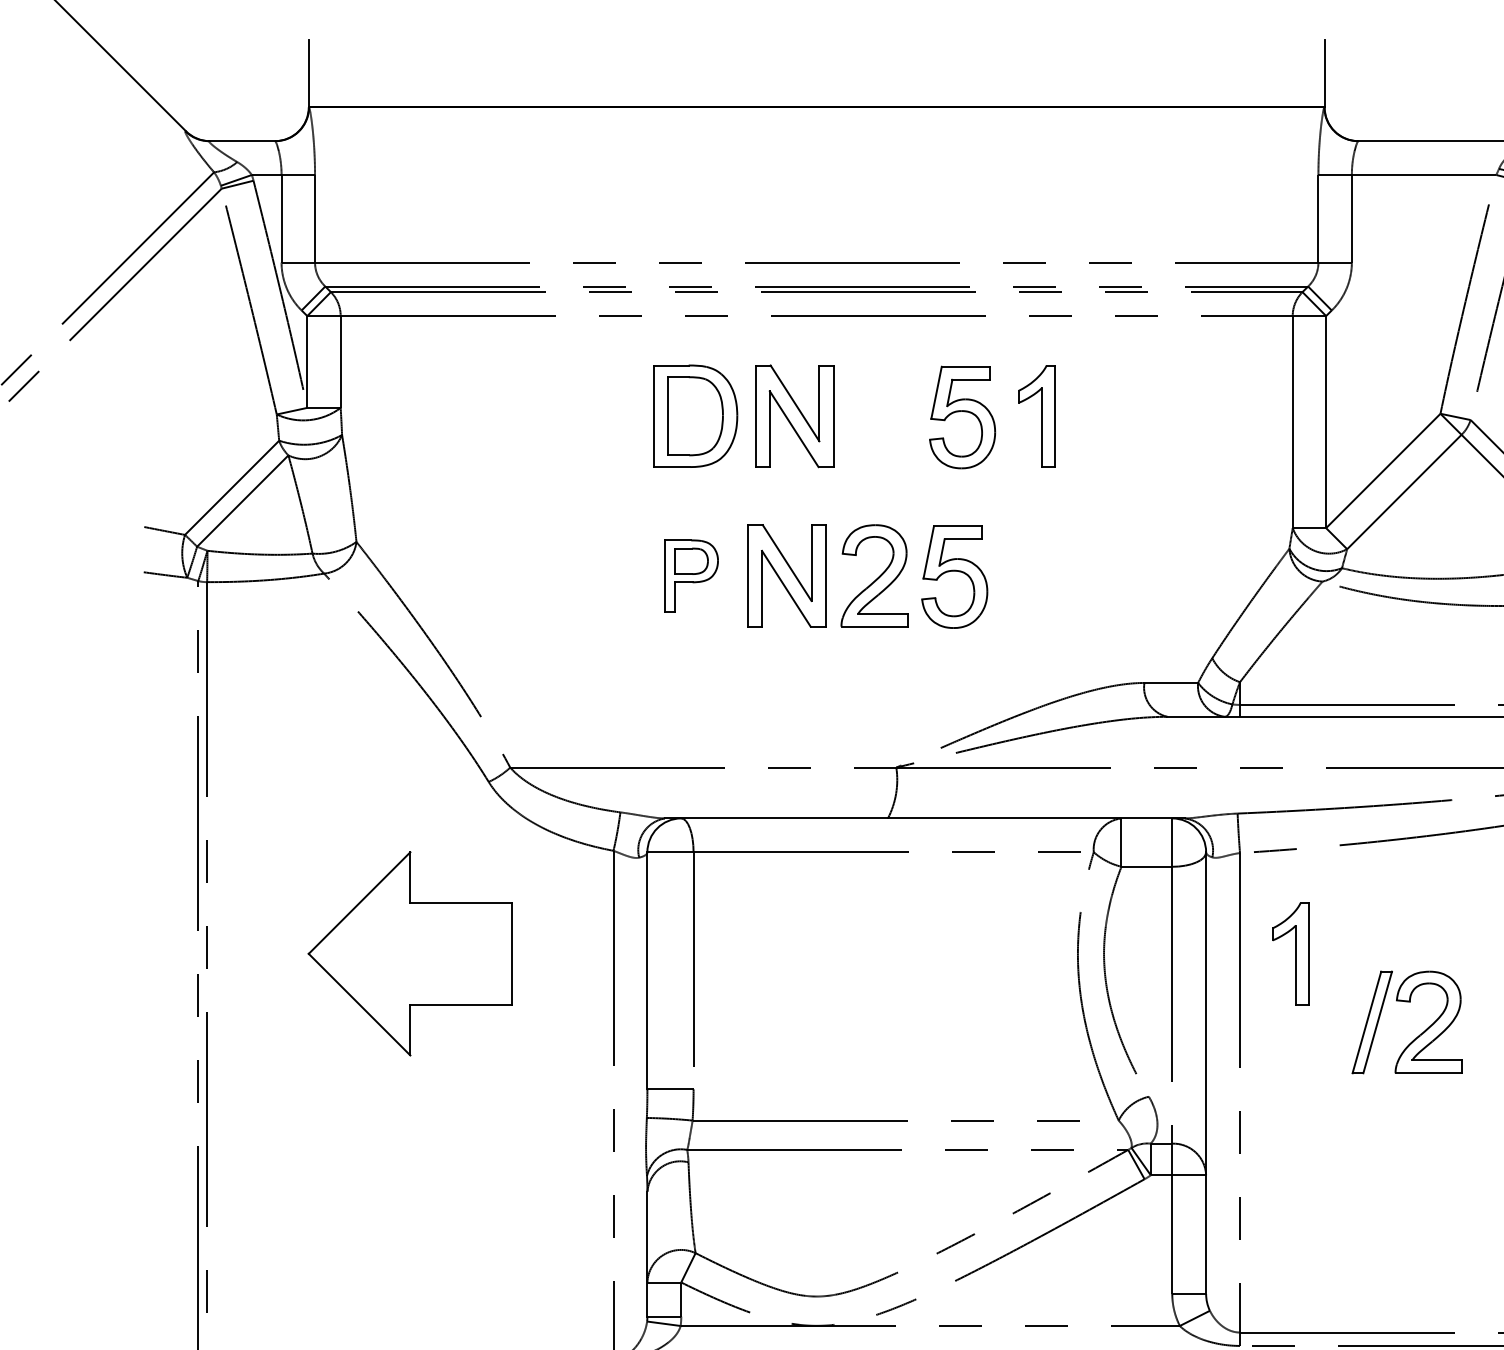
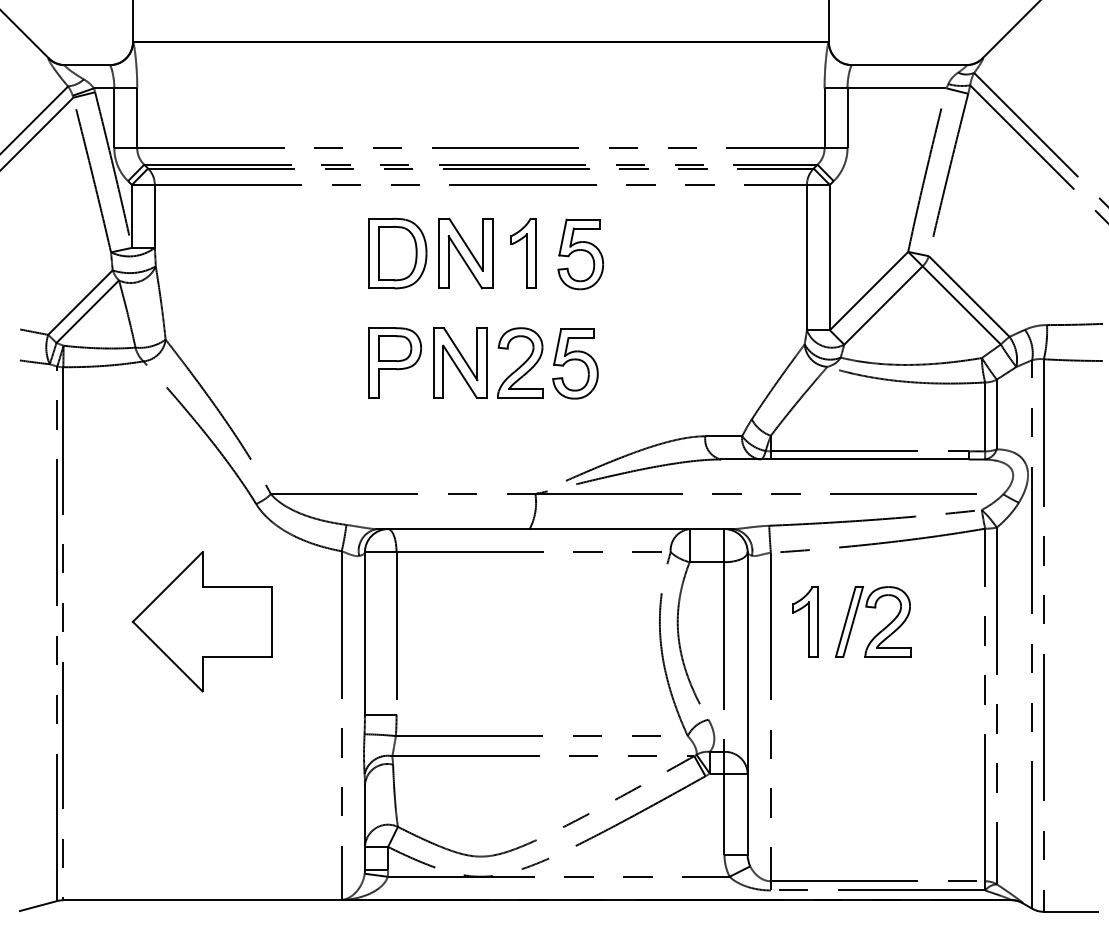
part: (1036, 416) -> (523, 253), moved
part: (690, 575) -> (394, 362), size x1.43
part: (1417, 1035) -> (880, 630), moved

